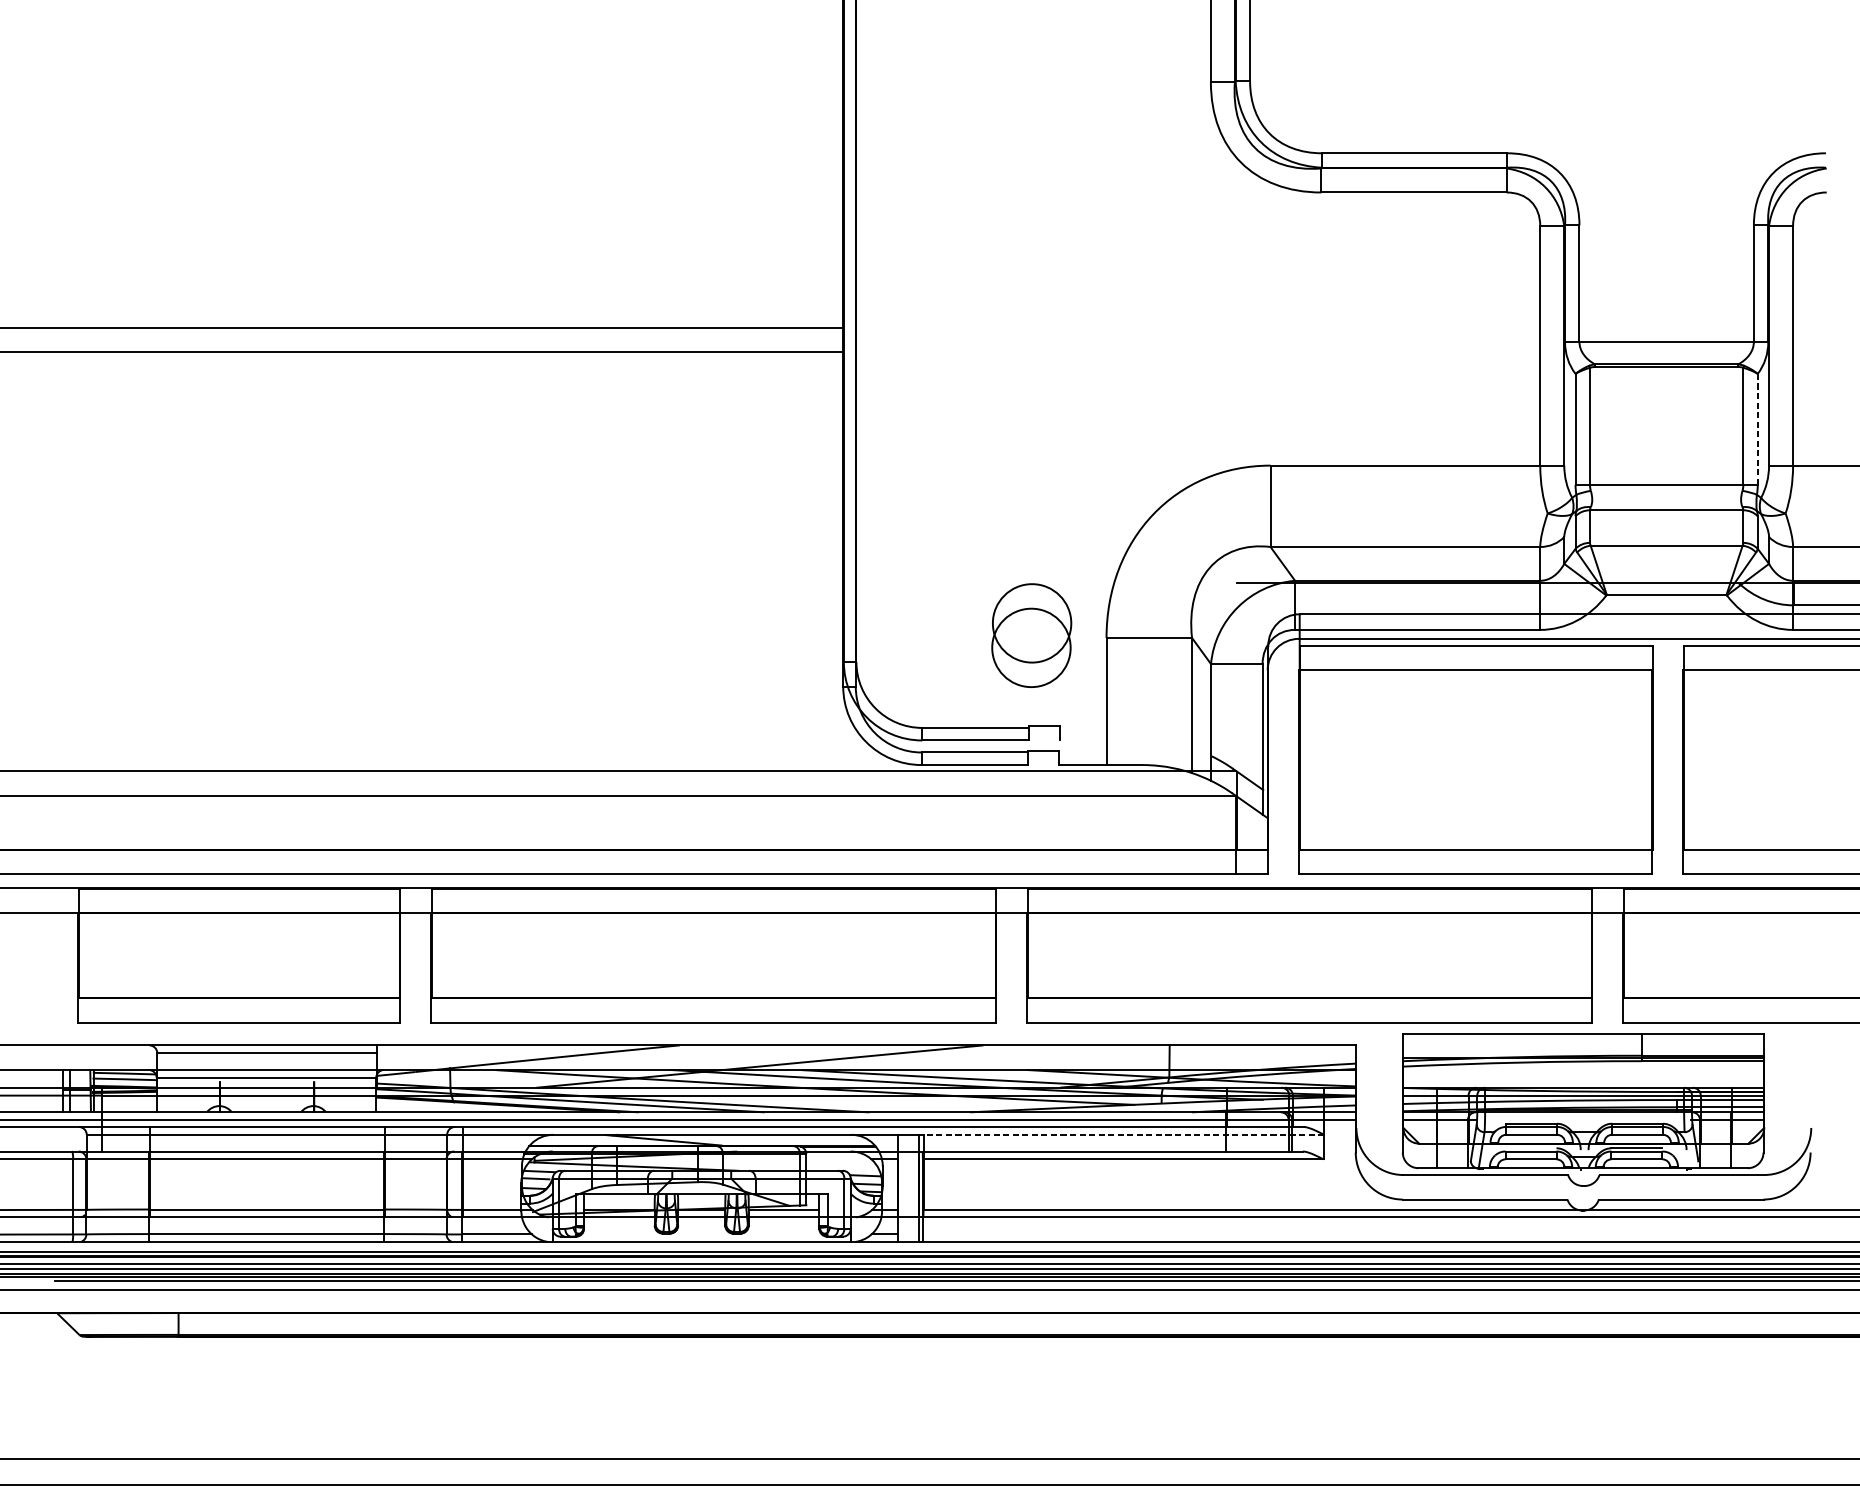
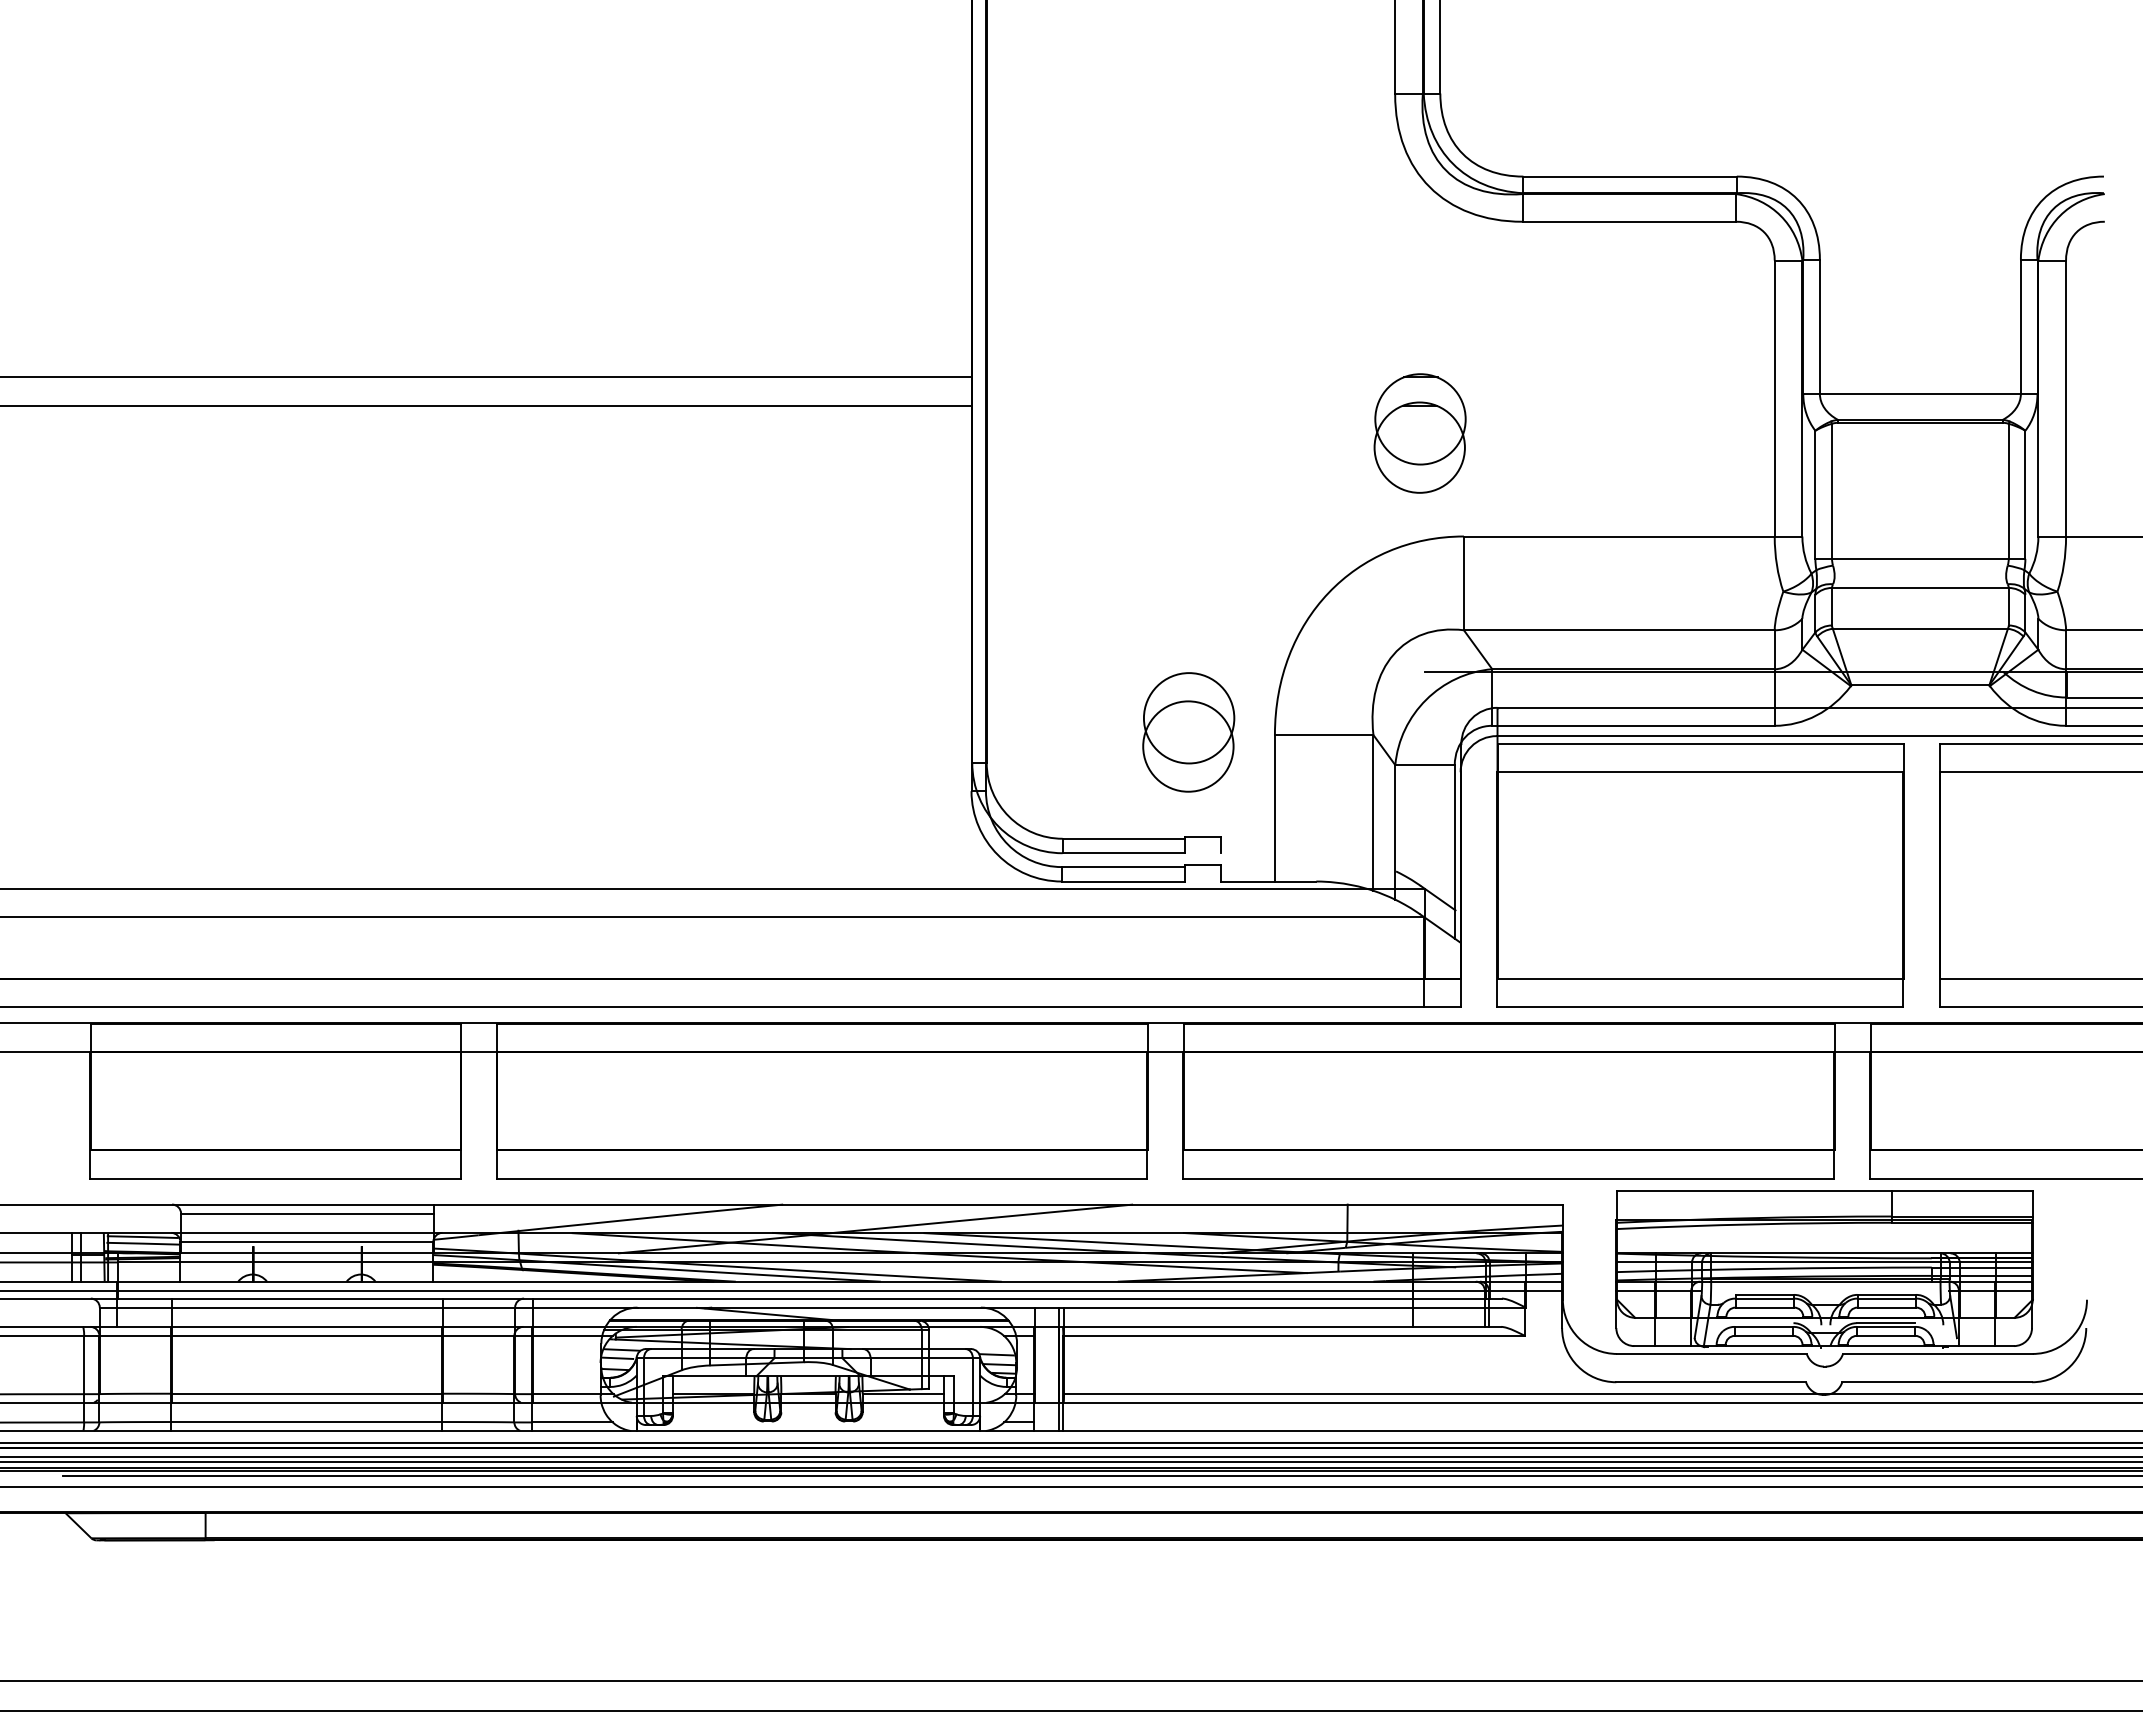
part: (1231, 376) -> (1419, 433), added
line: (1757, 429) -> (2025, 494), dashed -> solid
line: (1123, 1134) -> (1294, 1307), dashed -> solid

